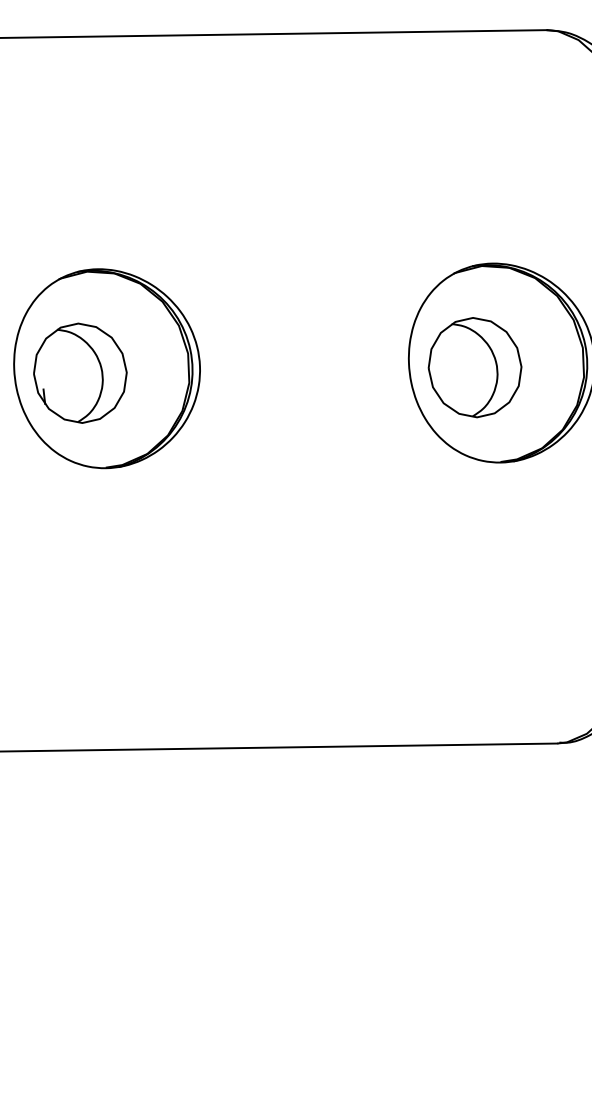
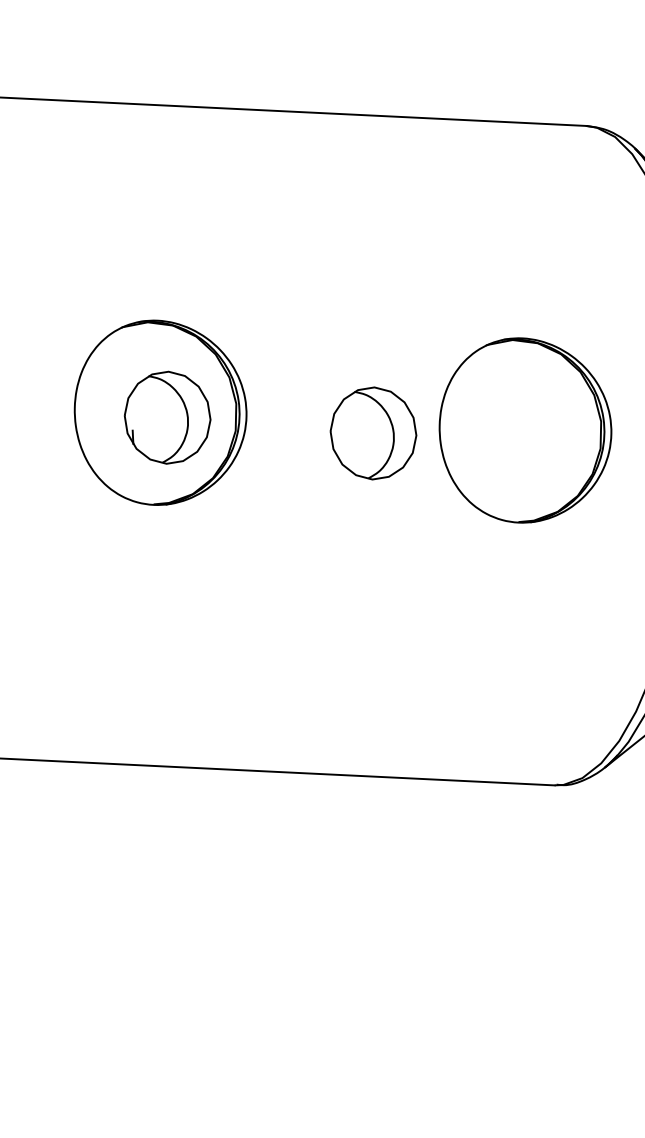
part: (475, 367) -> (373, 433), moved
part: (80, 373) -> (167, 417), moved

